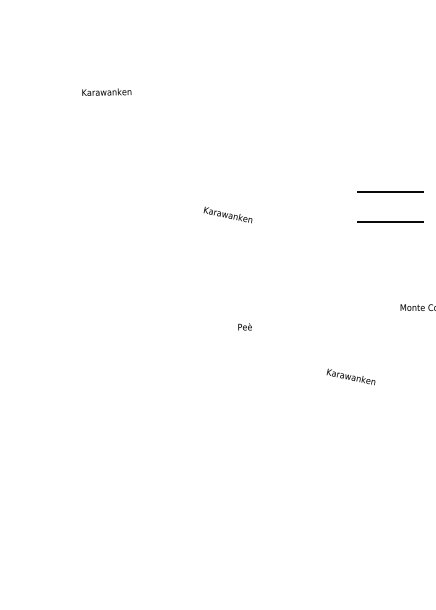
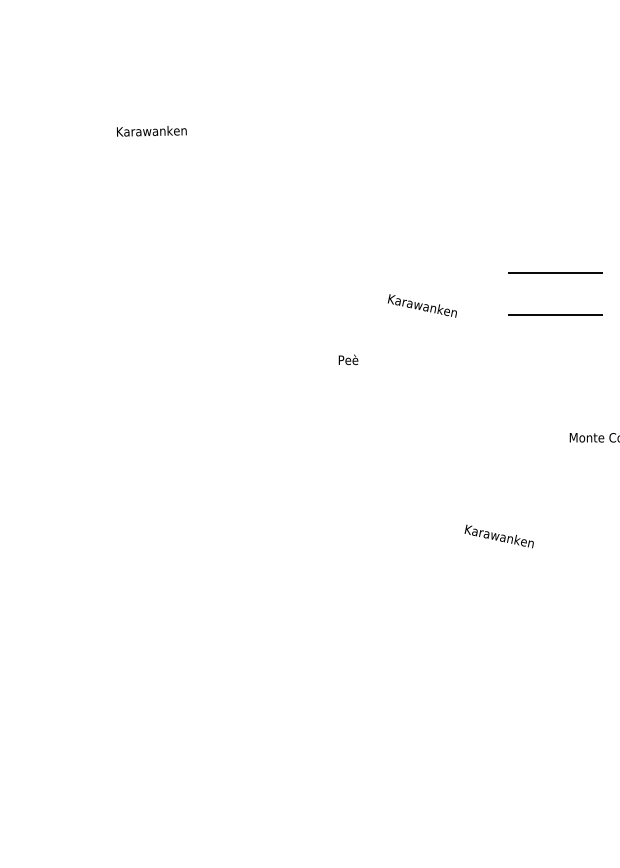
text: (227, 214) -> (421, 305), moved
text: (244, 326) -> (347, 359), moved

